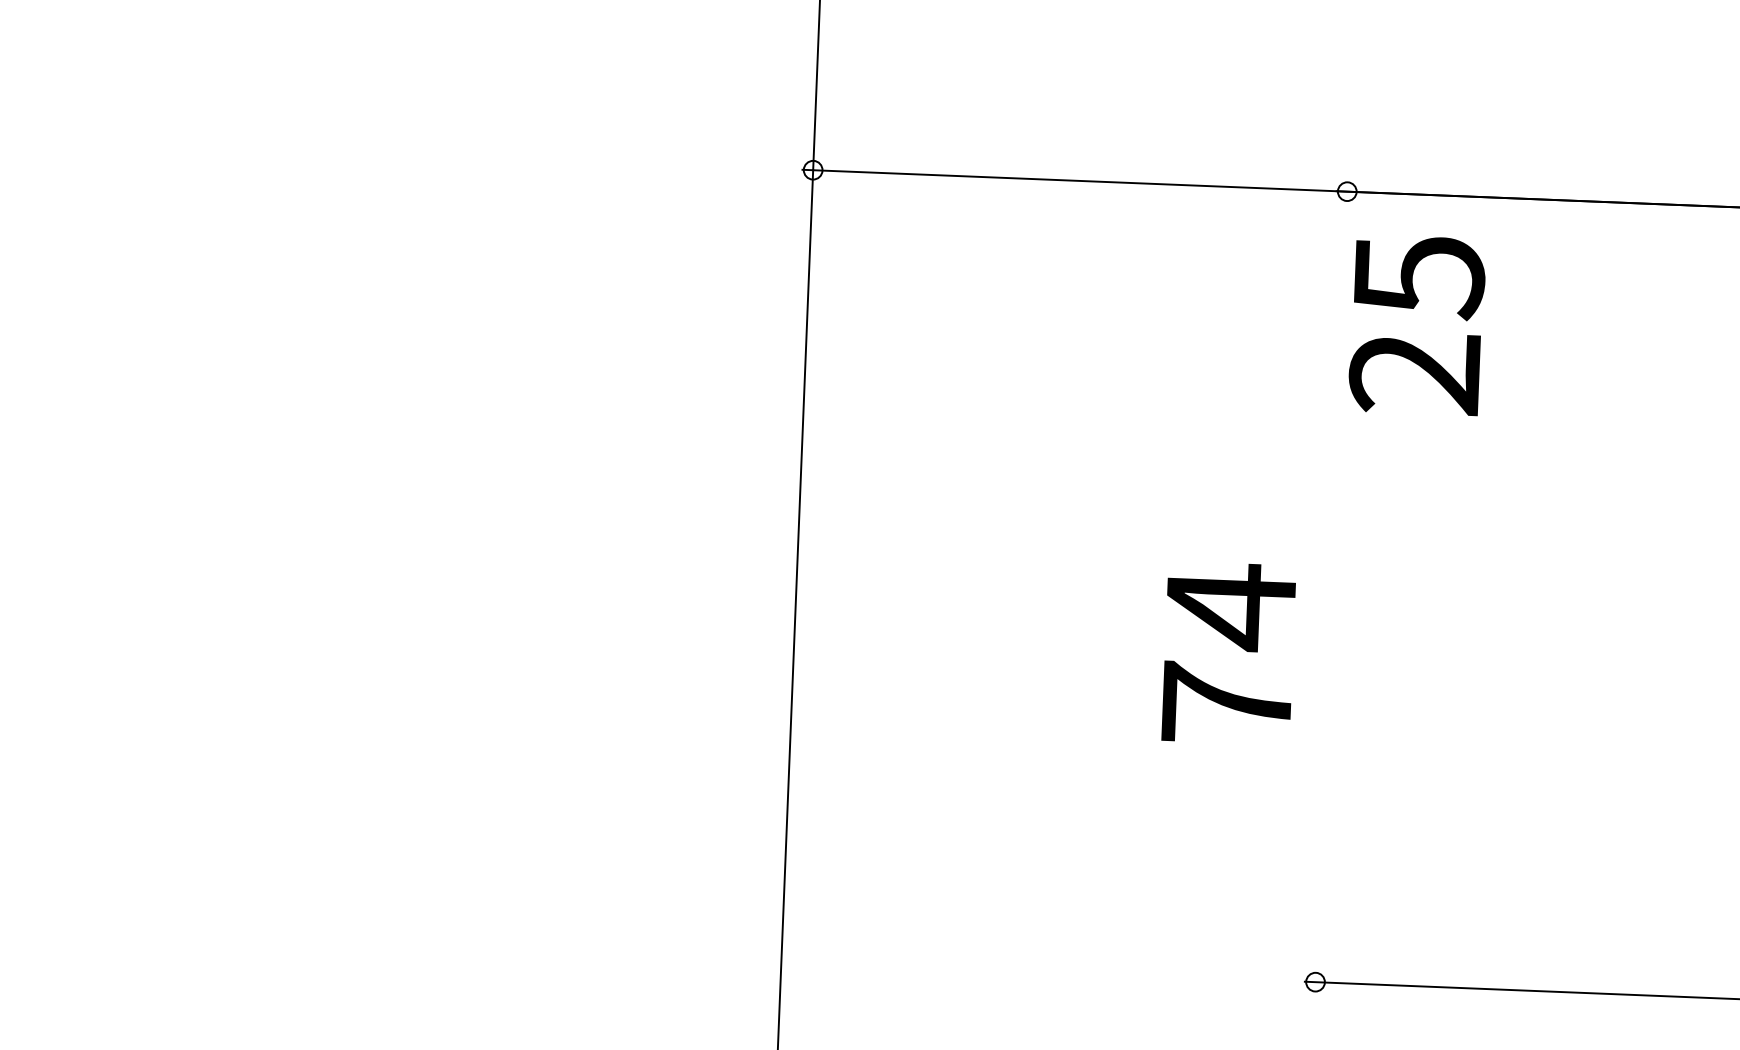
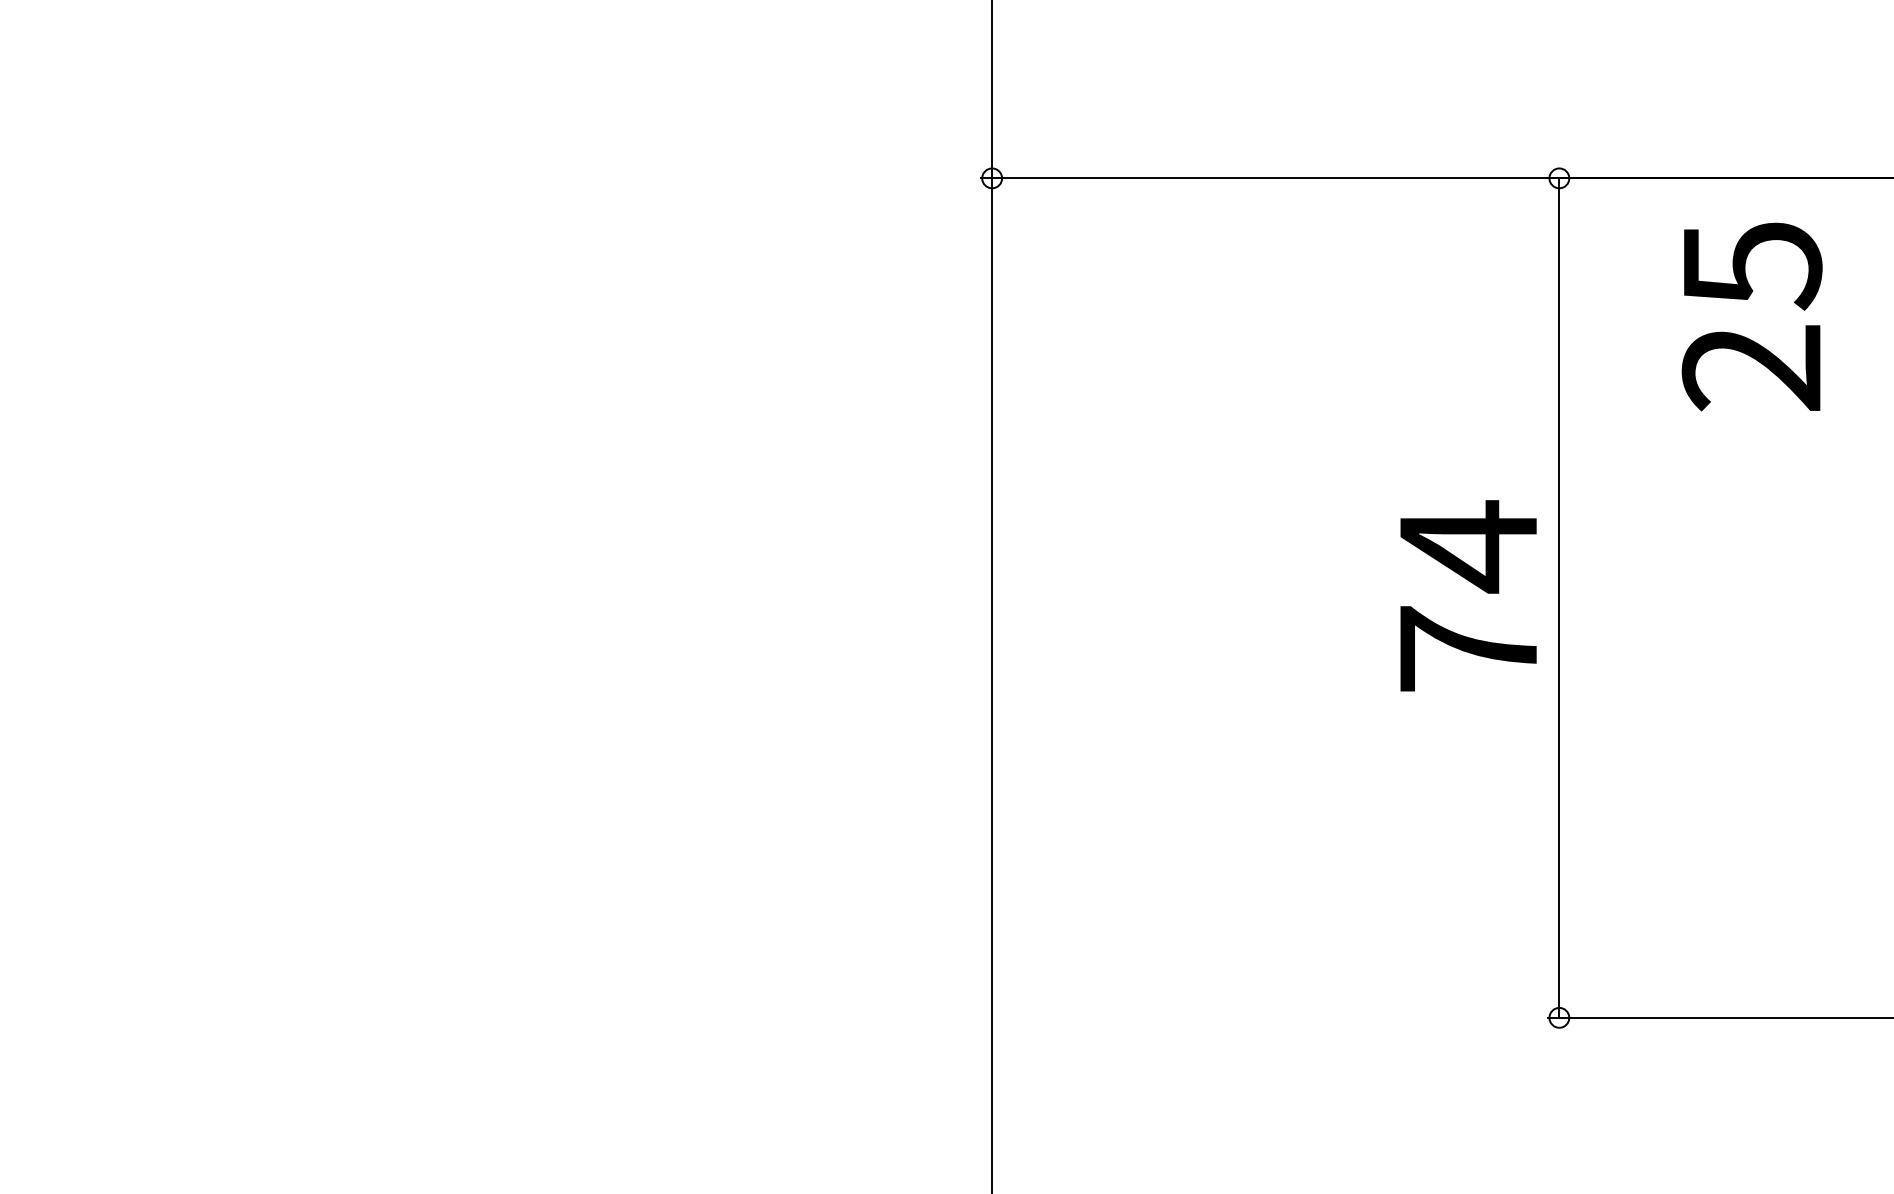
text: (1416, 324) -> (1751, 316), moved
line: (1331, 586) -> (1559, 597), added
text: (1228, 652) -> (1468, 595), moved

